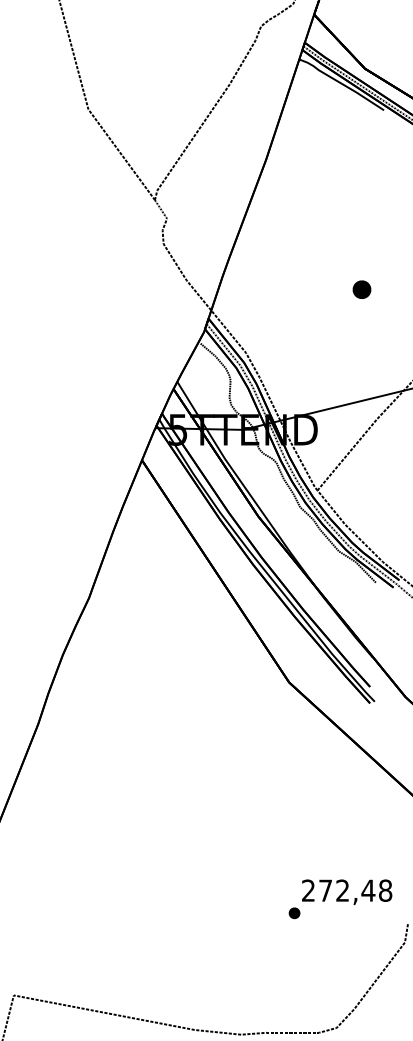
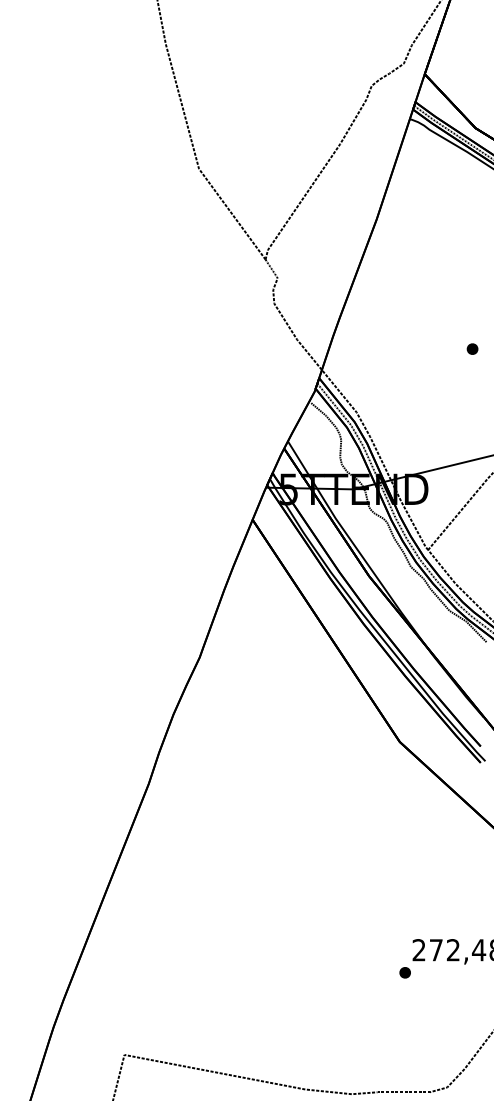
part: (361, 288) -> (472, 348), size x0.62

